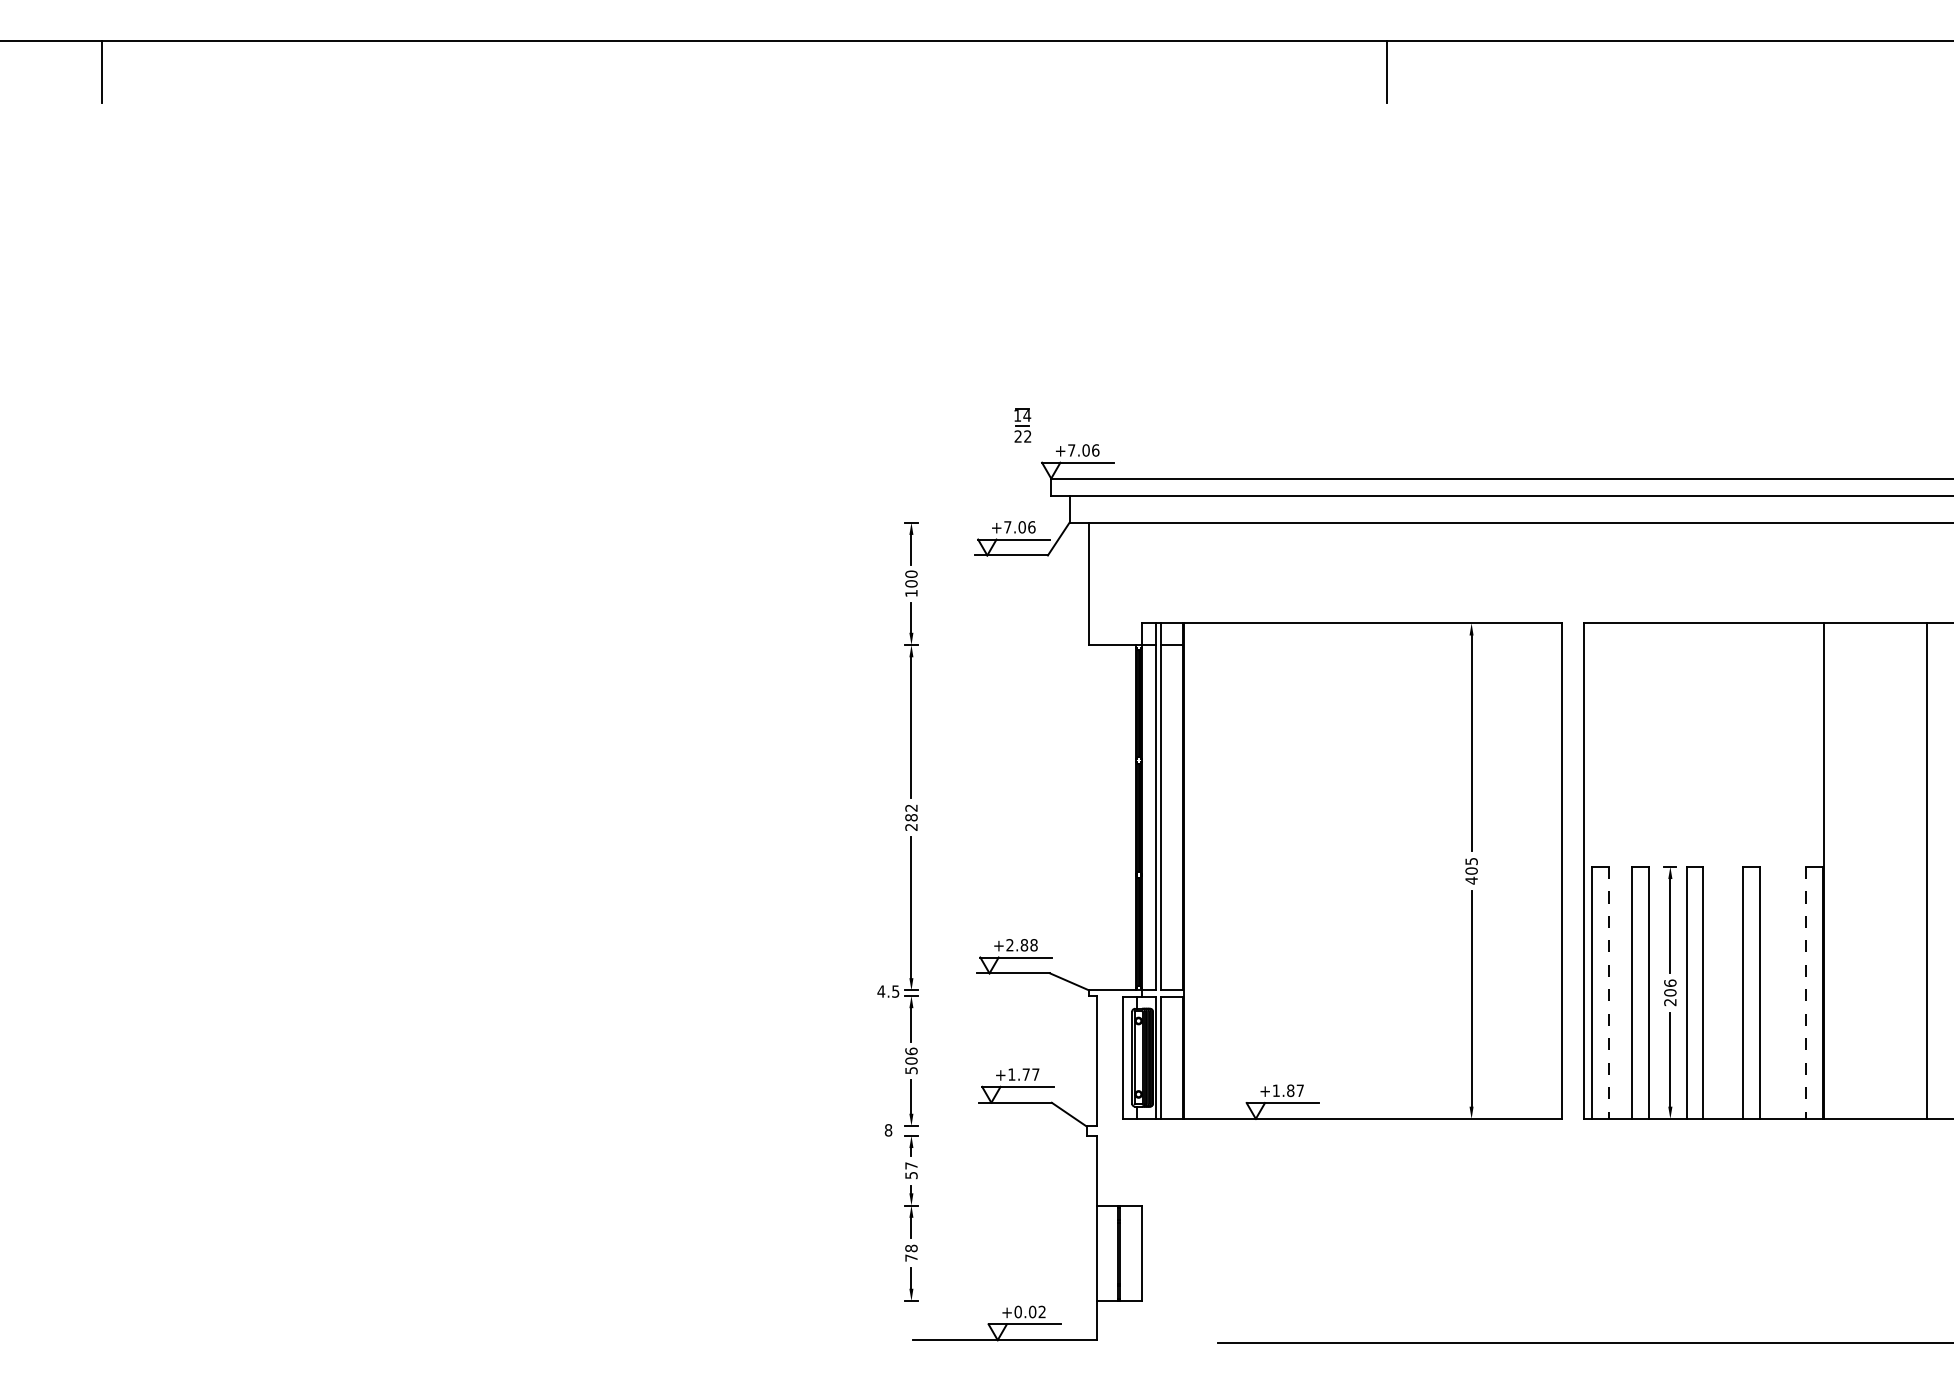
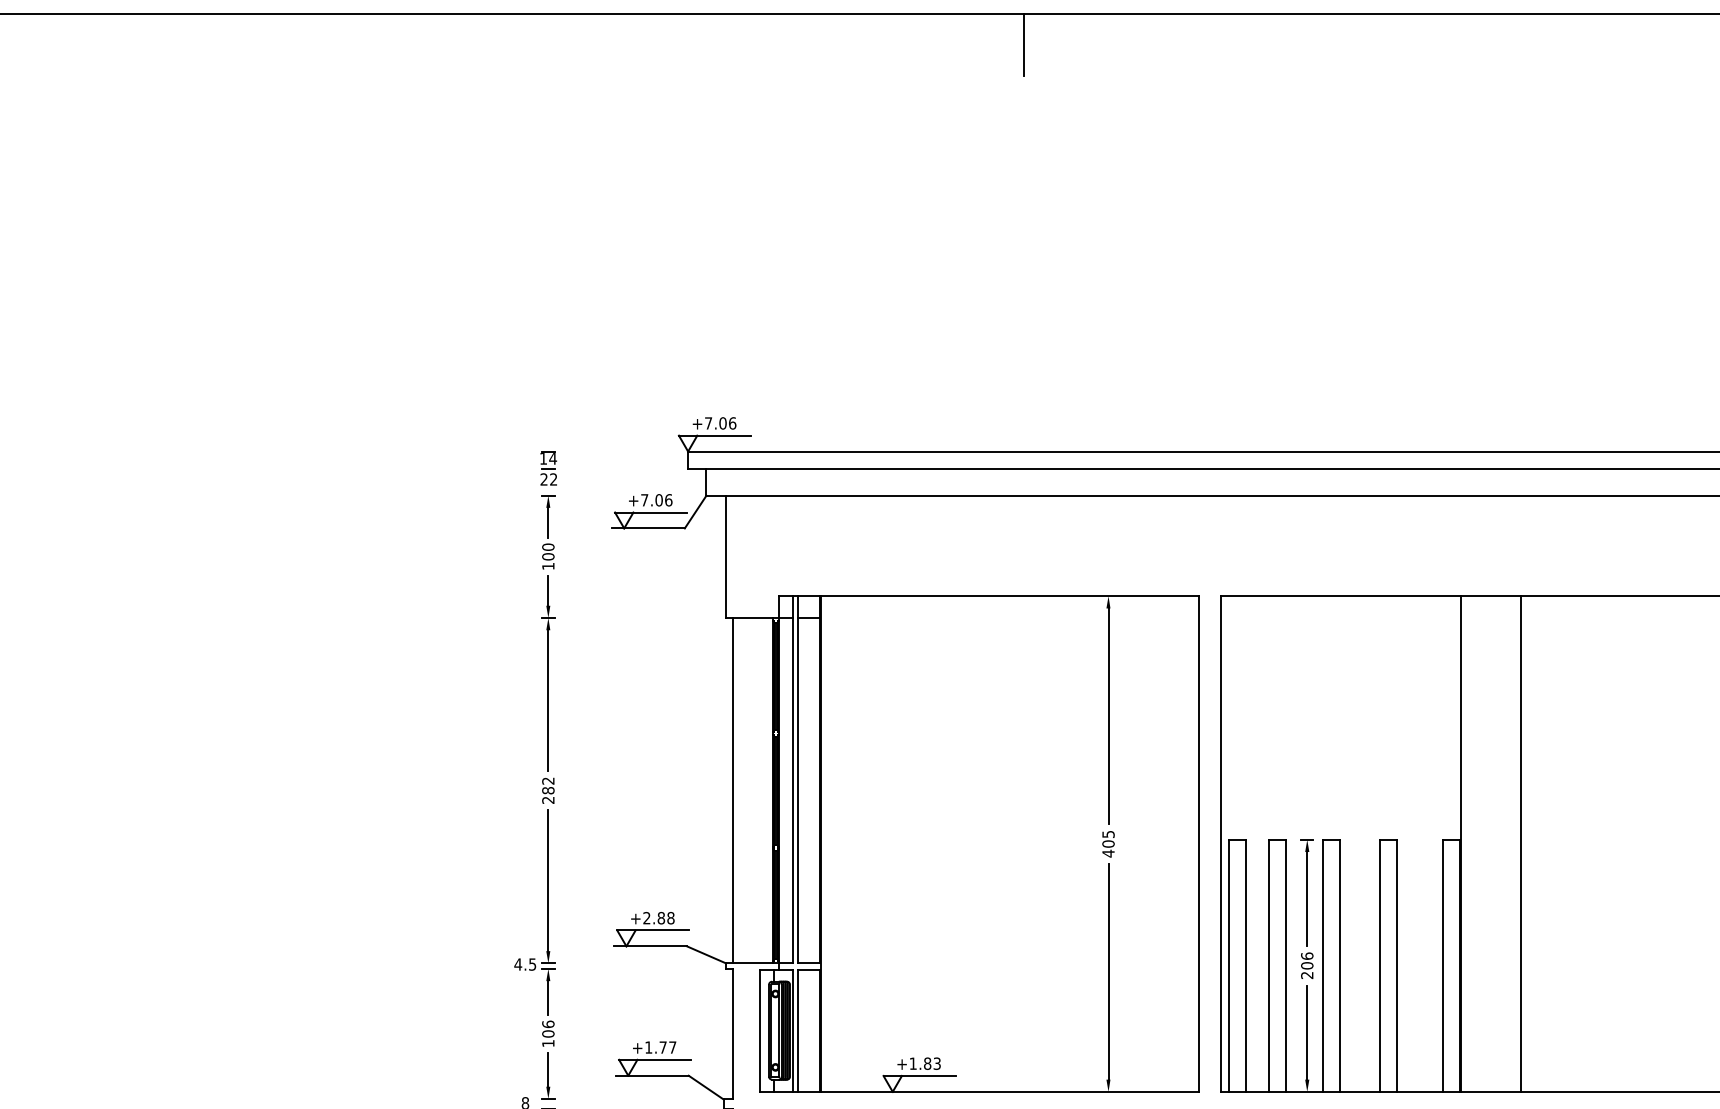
part: (1022, 425) -> (548, 468), moved
line: (1096, 817) -> (733, 790), added
line: (1927, 870) -> (1521, 843), moved
line: (1608, 993) -> (1245, 966), dashed -> solid
line: (1806, 993) -> (1443, 966), dashed -> solid
text: (911, 1070) -> (548, 1043), 506 -> 106
text: (1299, 1090) -> (936, 1063), +1.87 -> +1.83

